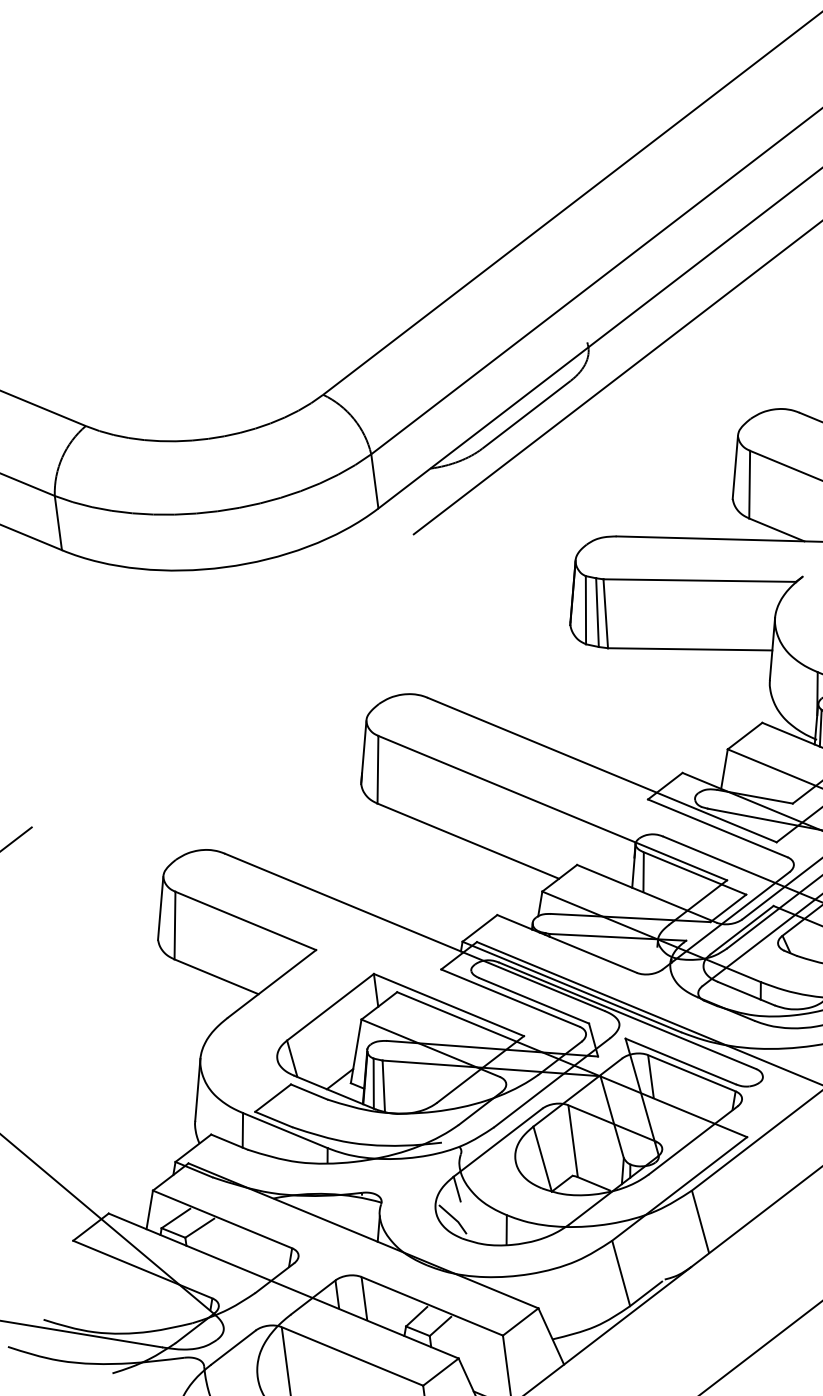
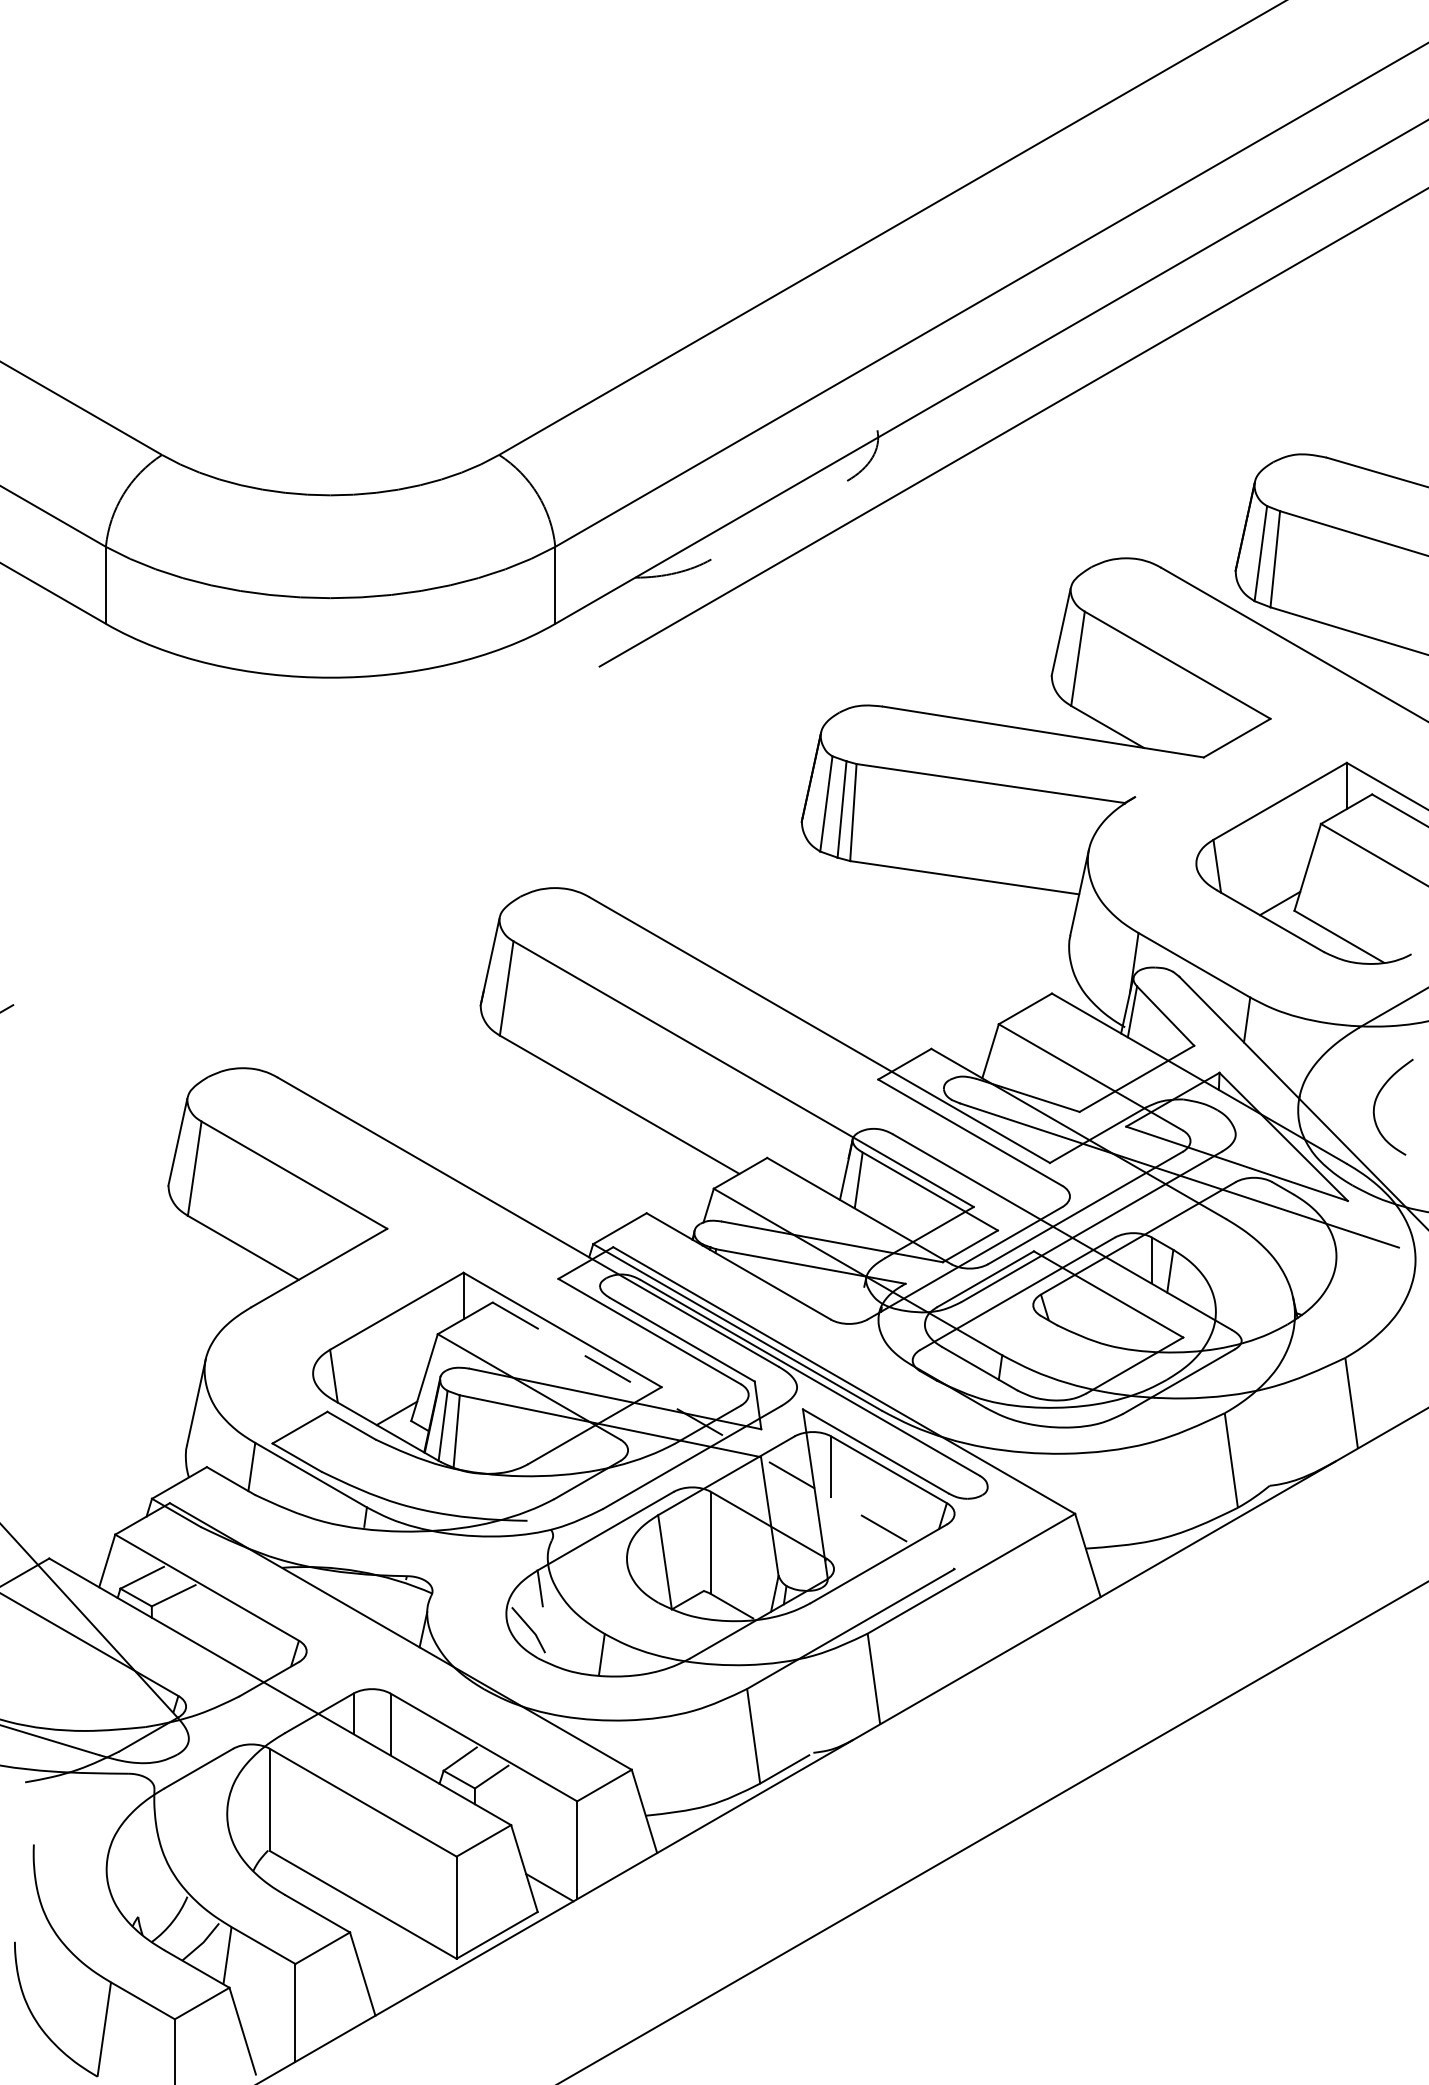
line: (526, 414) -> (779, 520), removed
line: (572, 1064) -> (723, 1435), solid -> dashed

